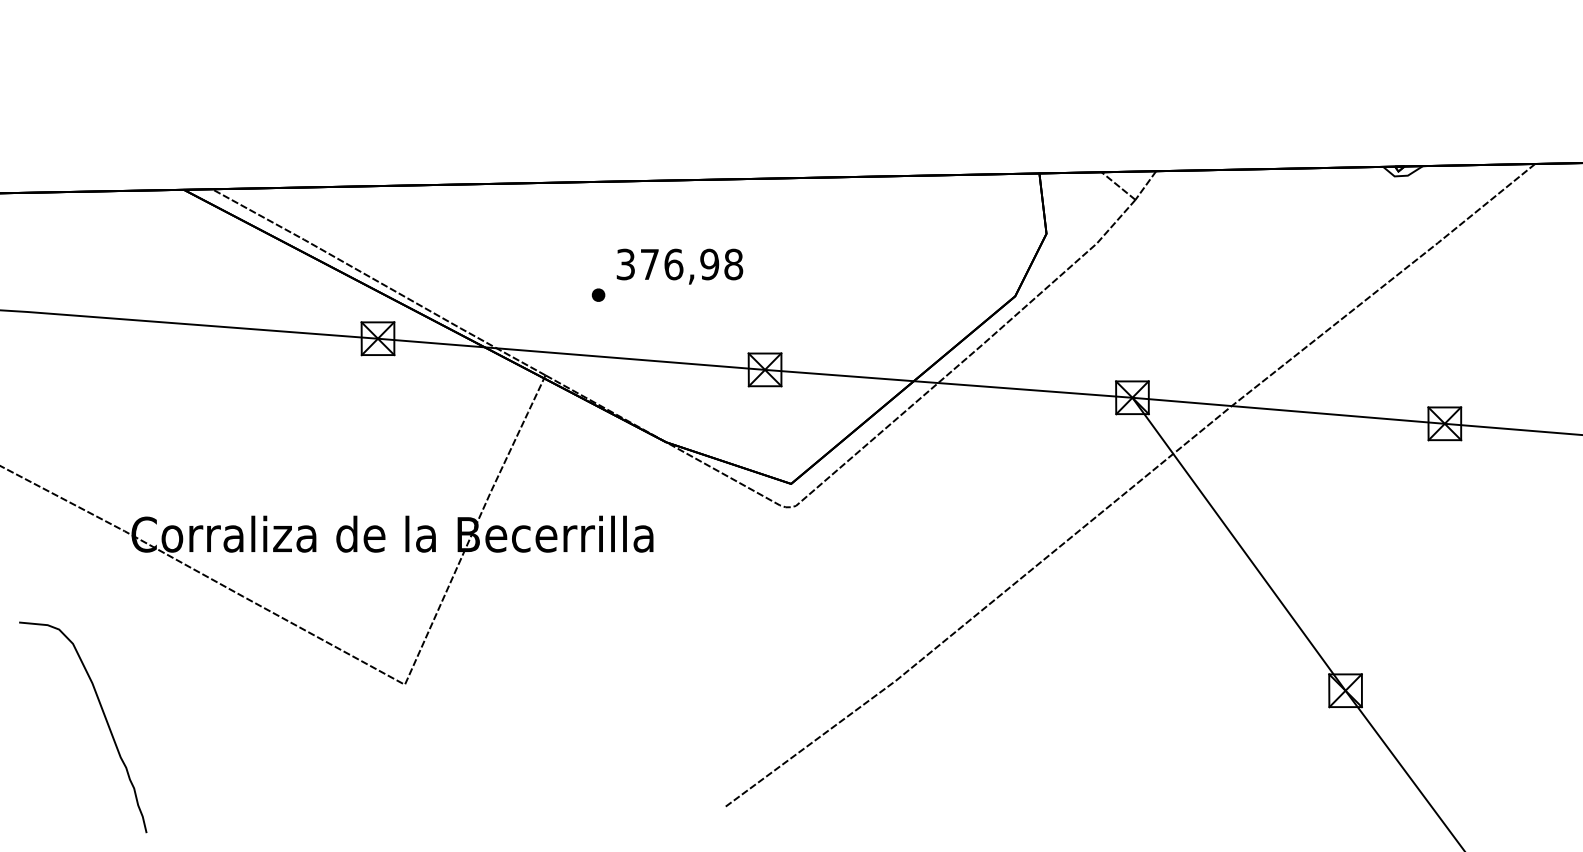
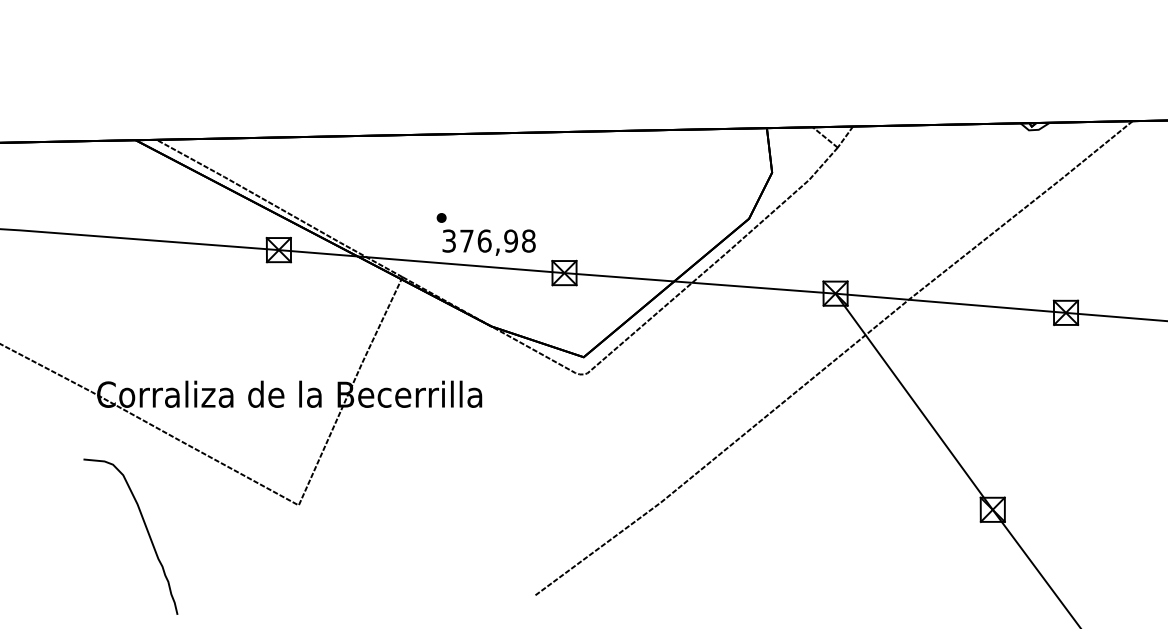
text: (679, 266) -> (488, 242), moved
curve: (104, 718) -> (146, 530), moved

